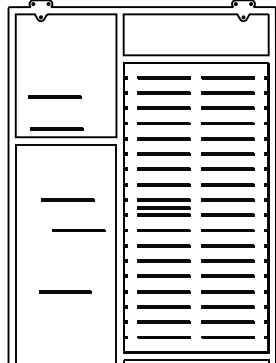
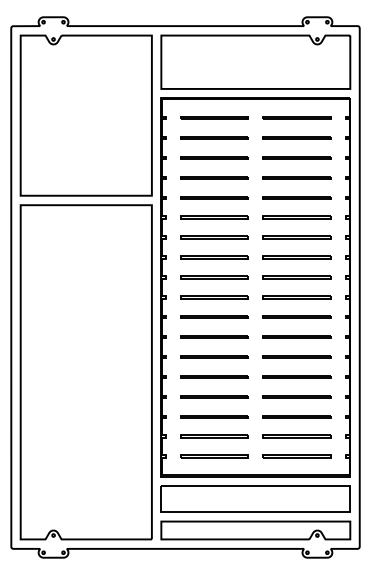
line: (54, 96) -> (71, 142), removed
line: (56, 127) -> (73, 183), removed
line: (67, 199) -> (88, 276), removed
line: (164, 207) -> (214, 287), removed
line: (78, 229) -> (102, 316), removed
line: (65, 291) -> (85, 396), removed

